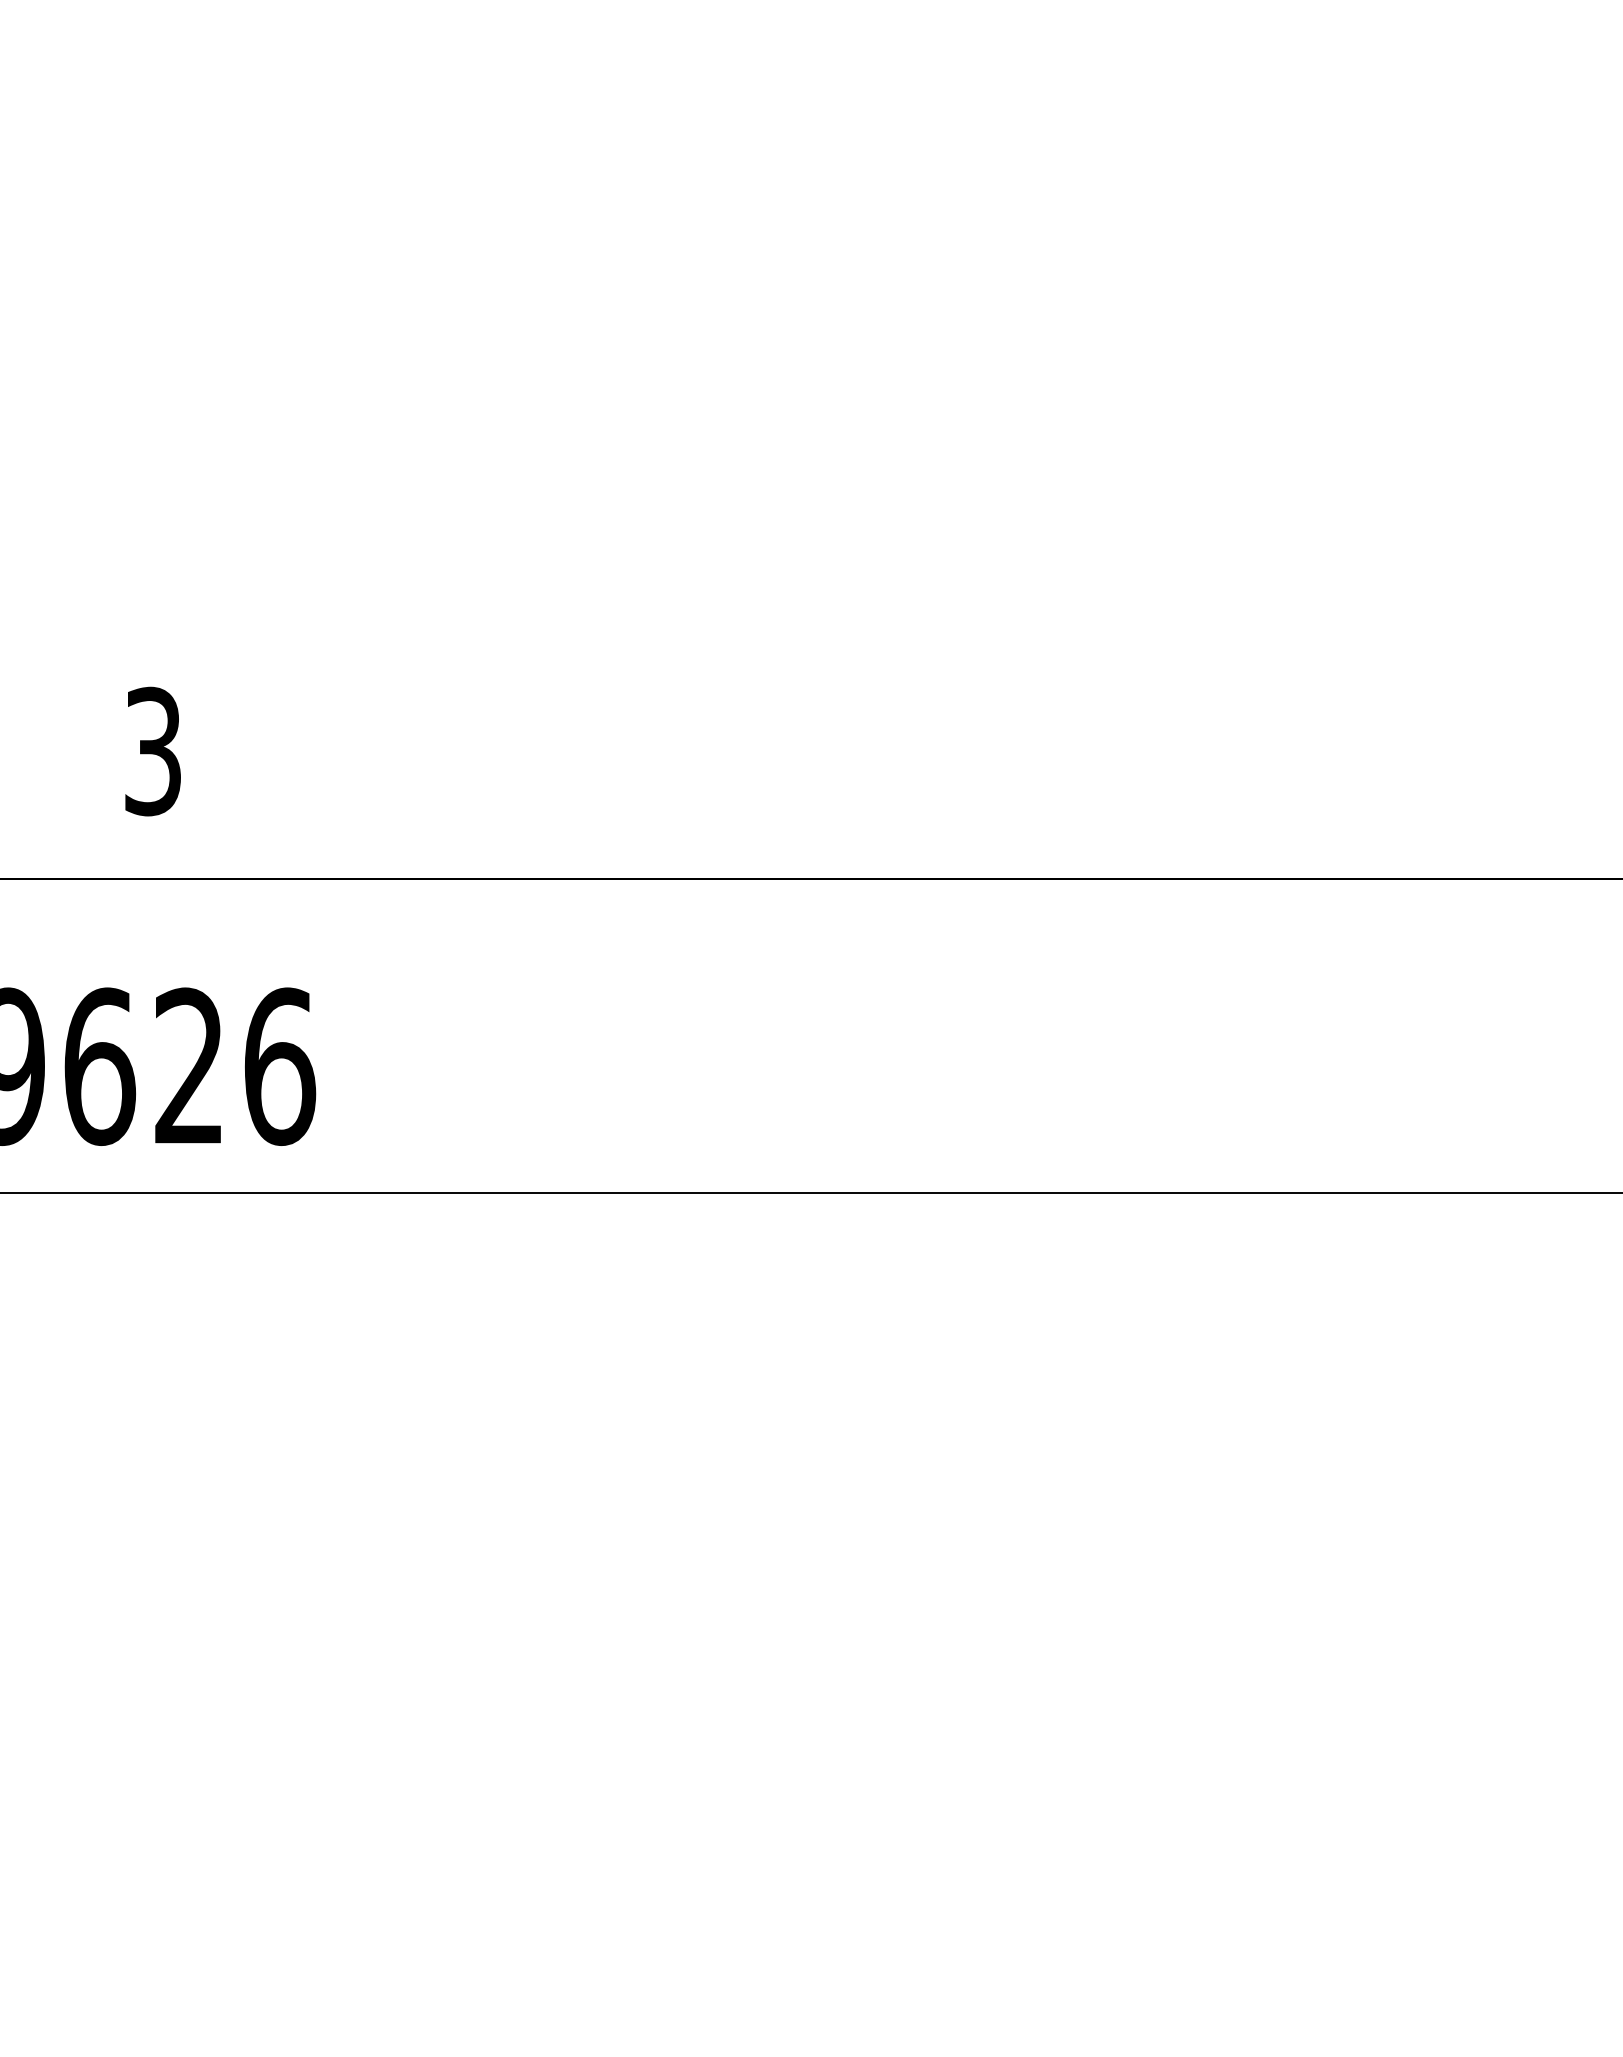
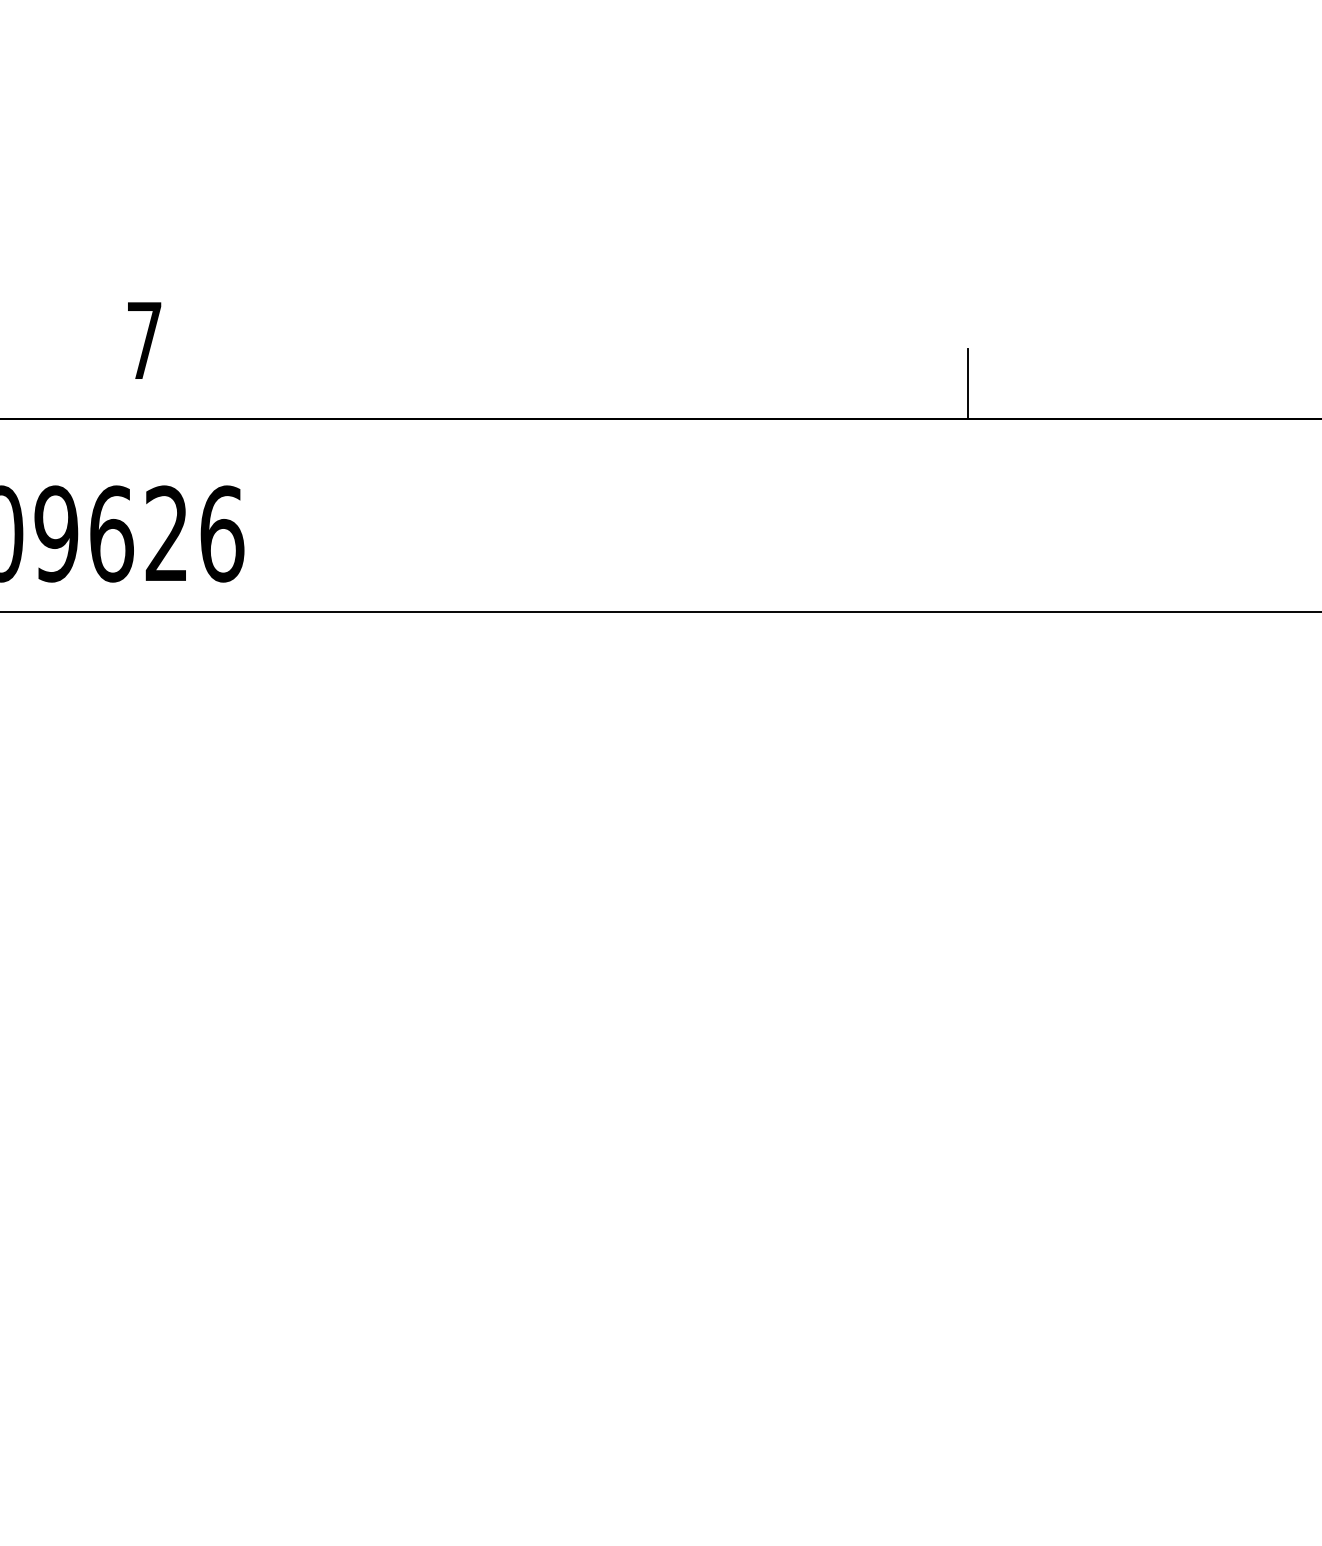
text: (153, 751) -> (144, 340), 3 -> 7
line: (1494, 821) -> (967, 383), added

